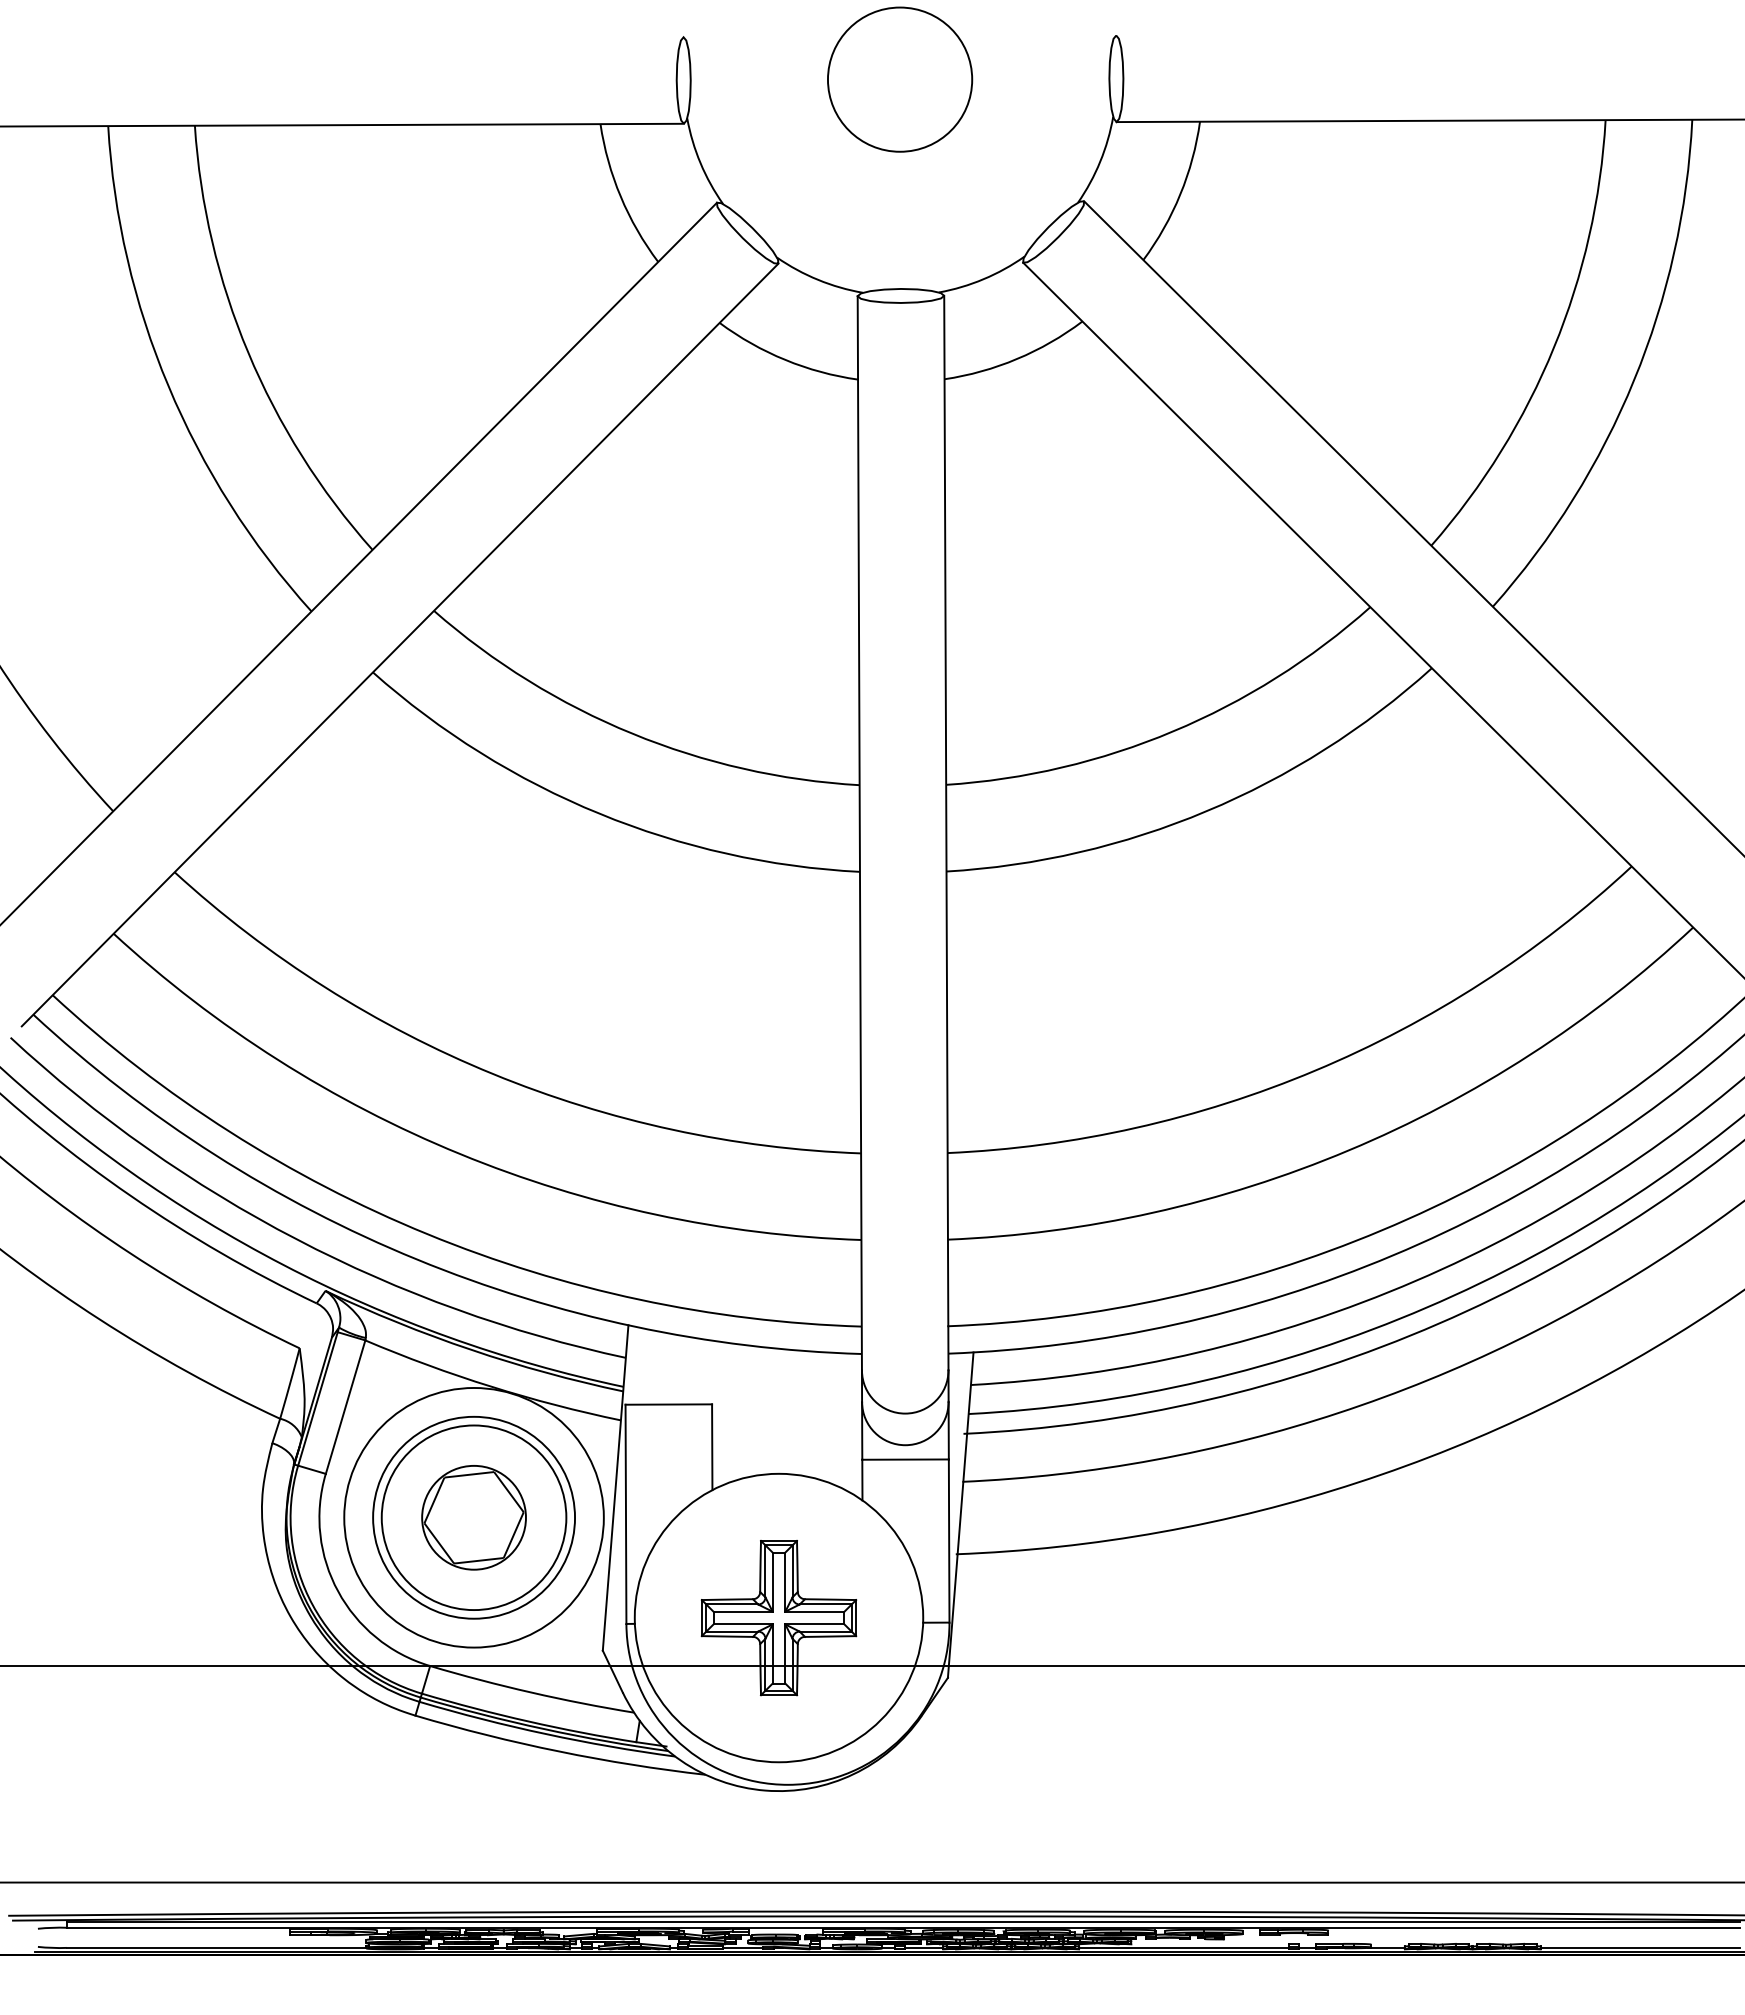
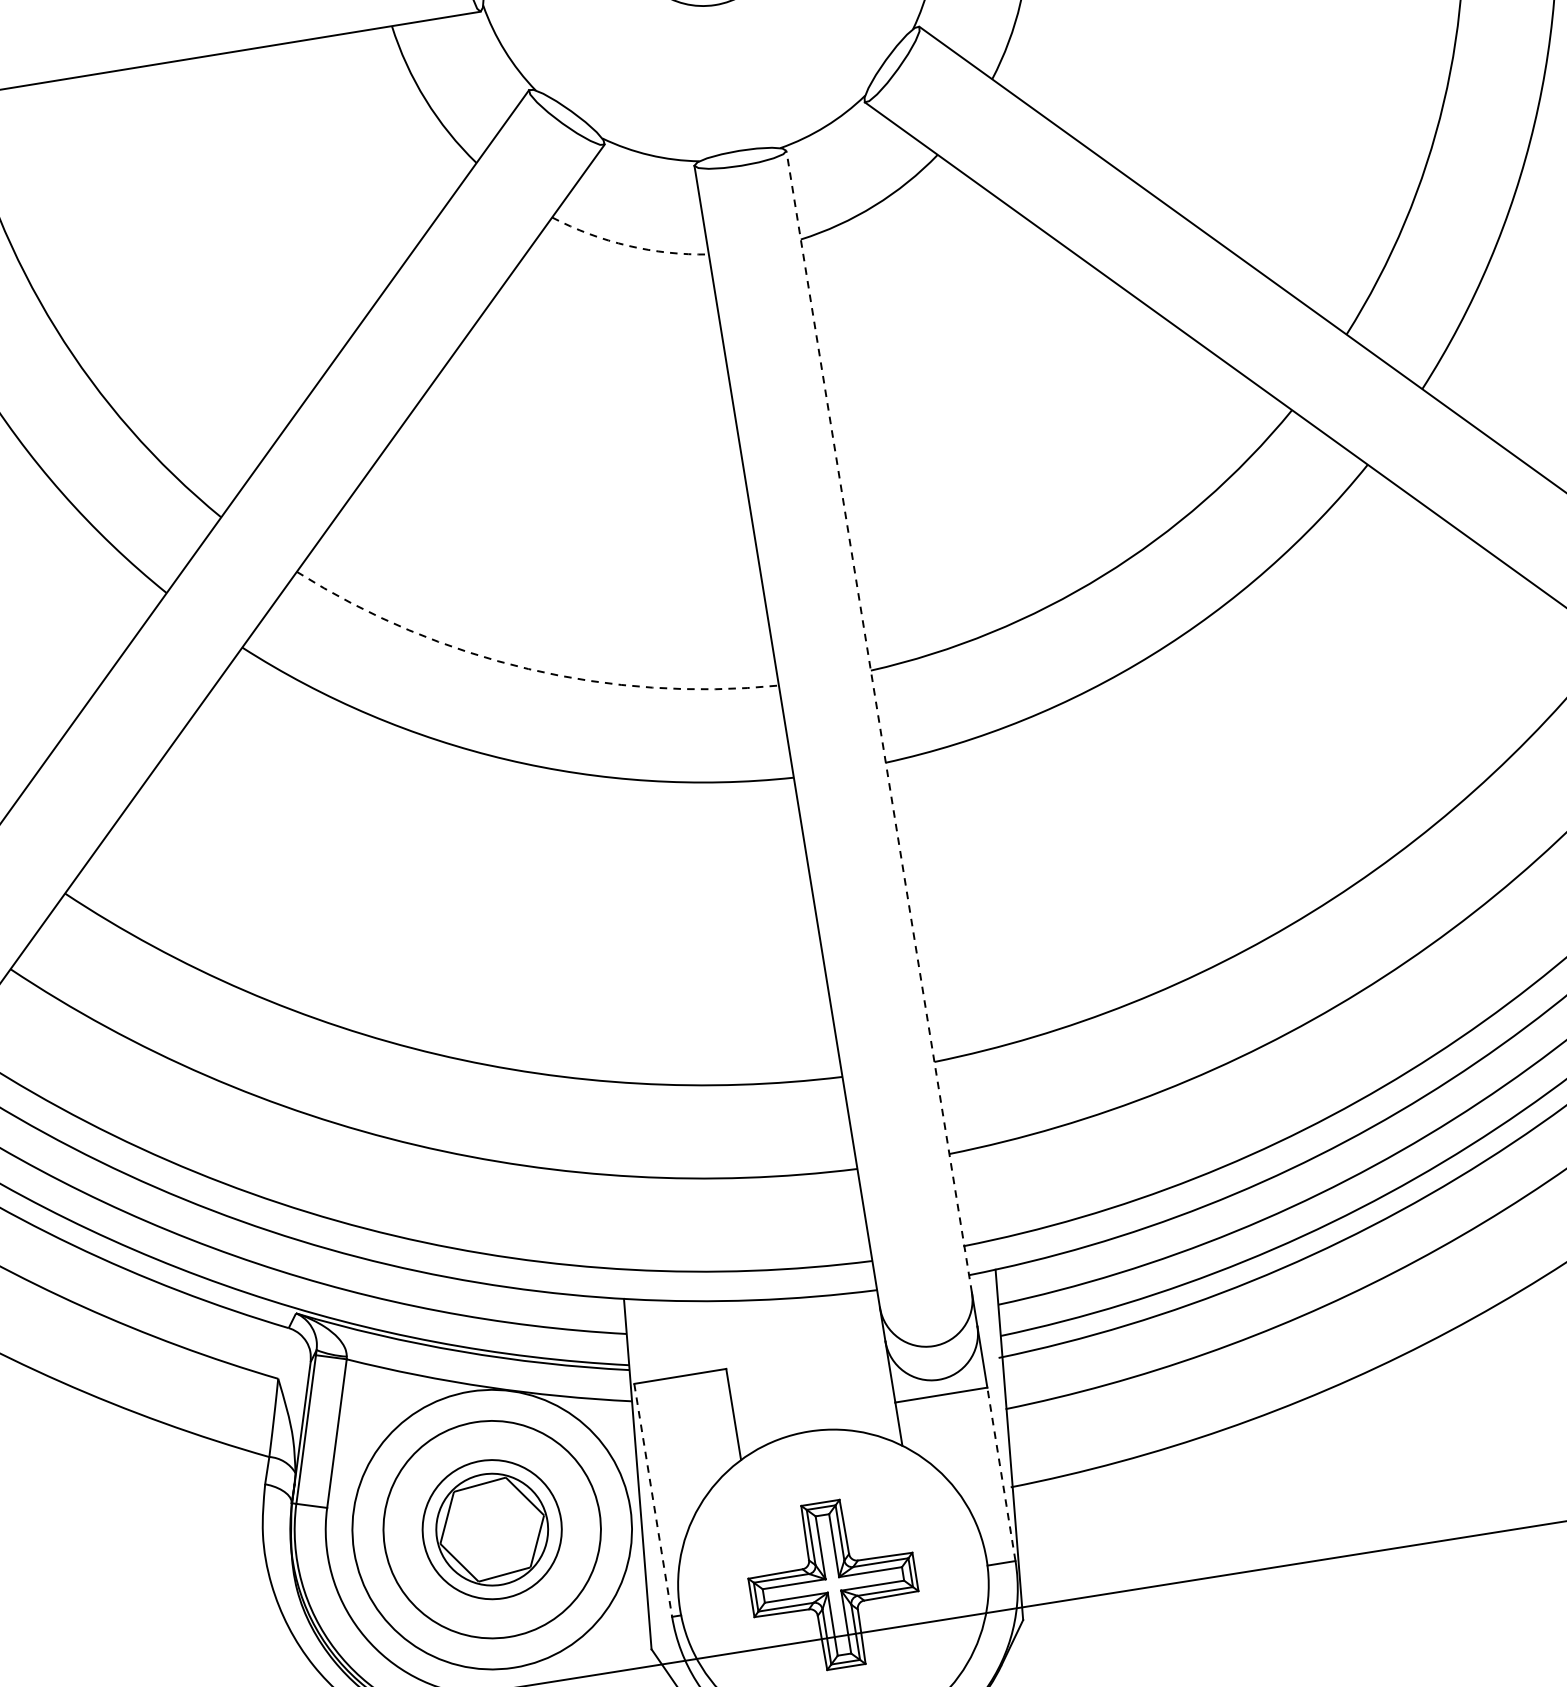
arc: (785, 359) -> (628, 245), solid -> dashed
arc: (632, 733) -> (528, 668), solid -> dashed
line: (946, 832) -> (879, 721), solid -> dashed
line: (625, 1514) -> (652, 1500), solid -> dashed
circle: (473, 1517) -> (491, 1529), size x0.7
line: (949, 1541) -> (1001, 1474), solid -> dashed

